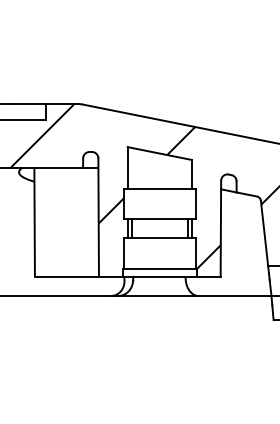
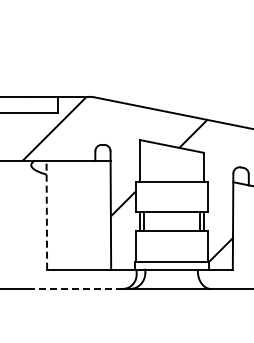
line: (34, 221) -> (46, 214), solid -> dashed
line: (62, 296) -> (74, 289), solid -> dashed

